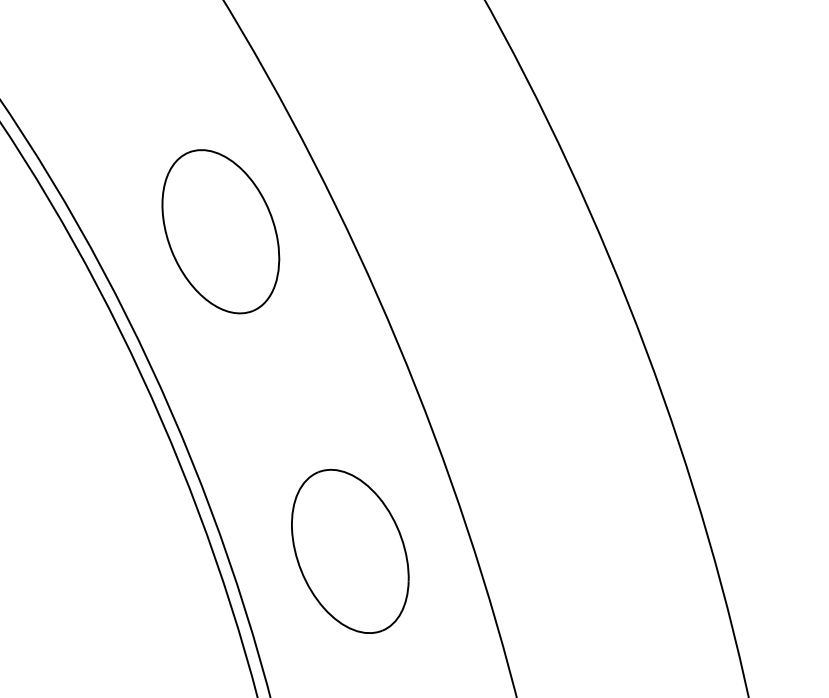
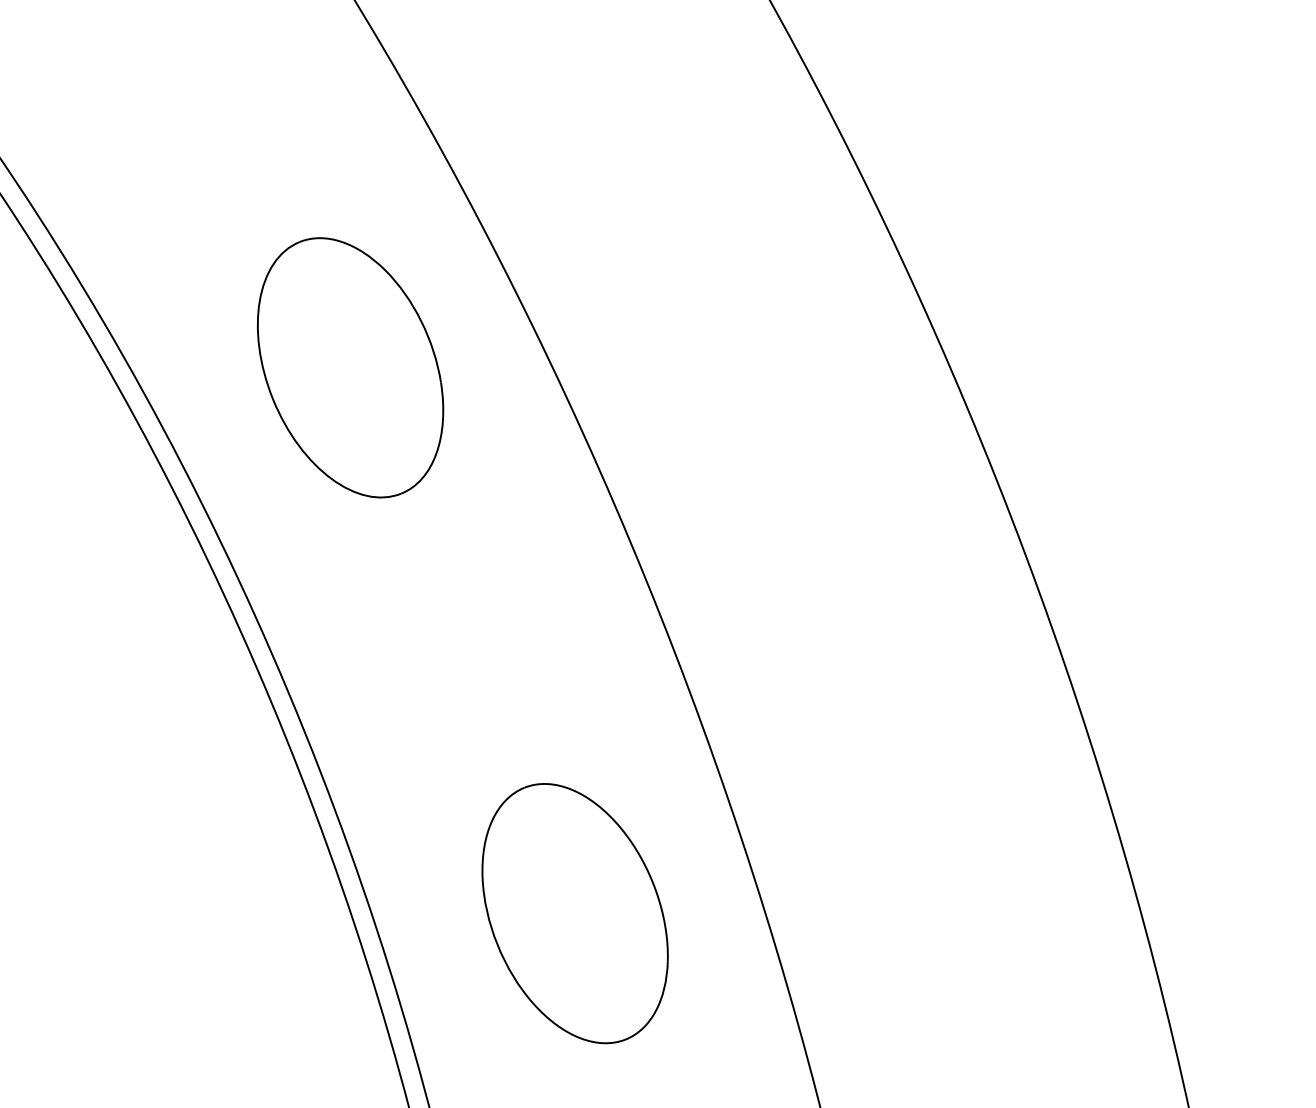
part: (350, 550) -> (575, 912), moved

